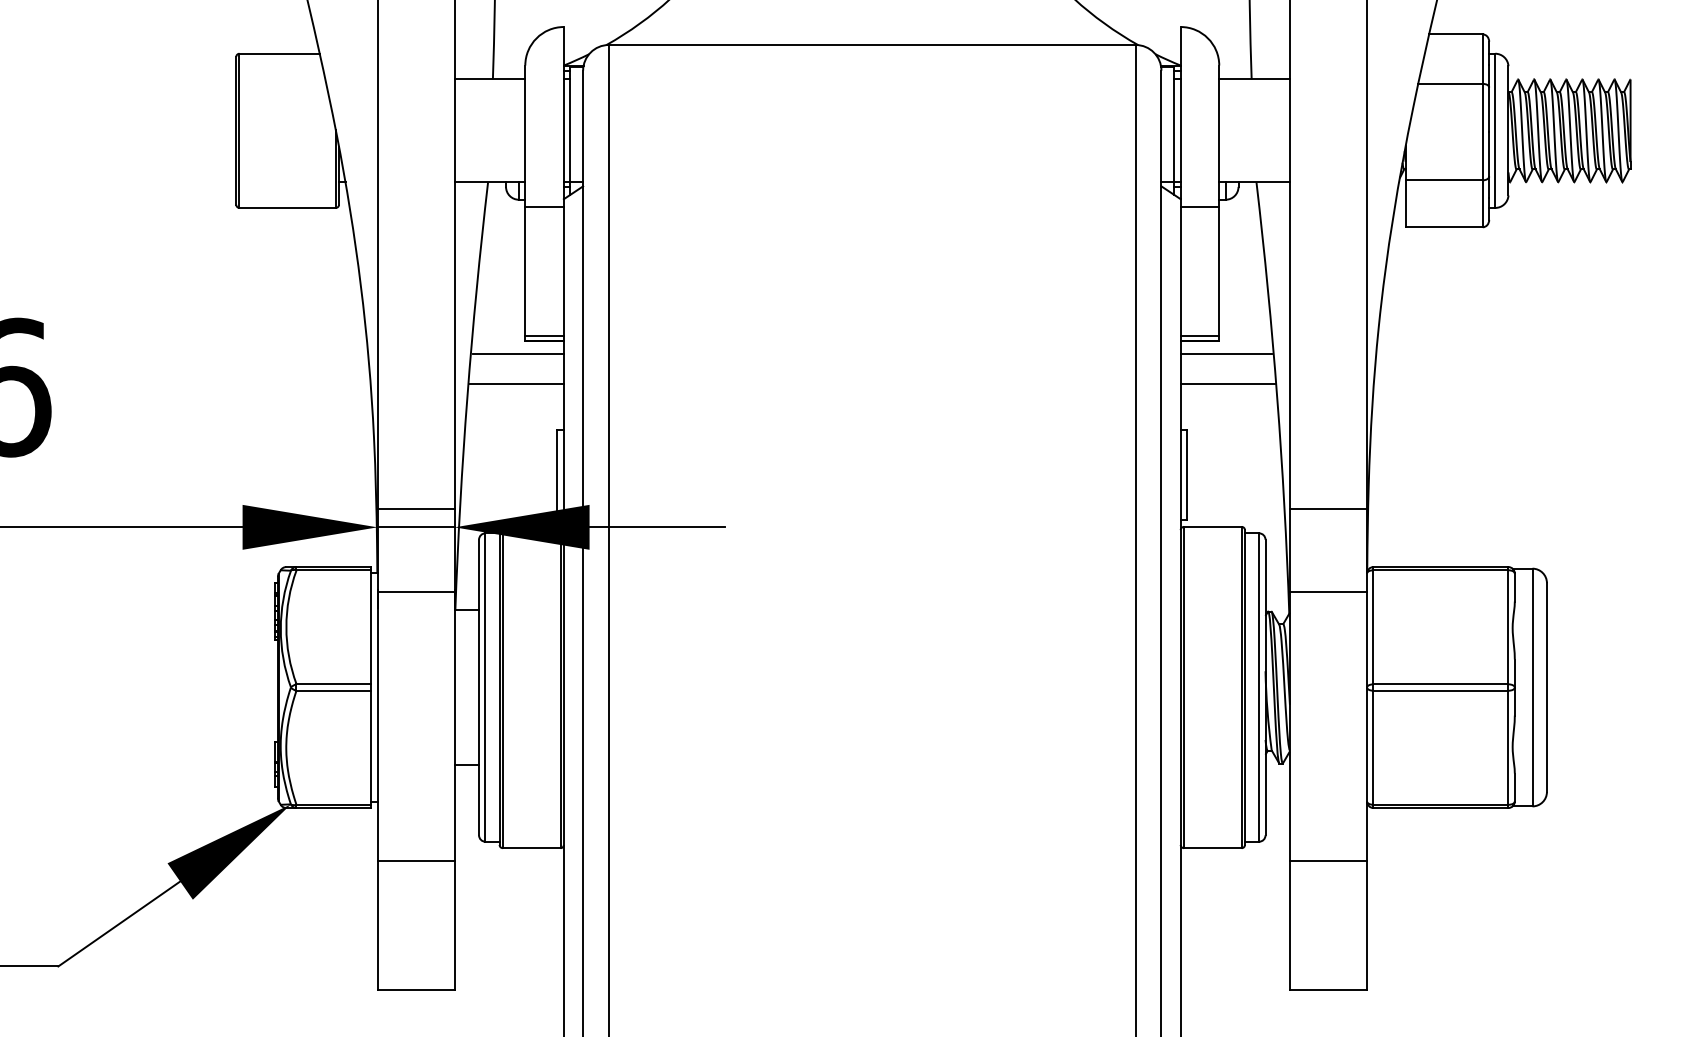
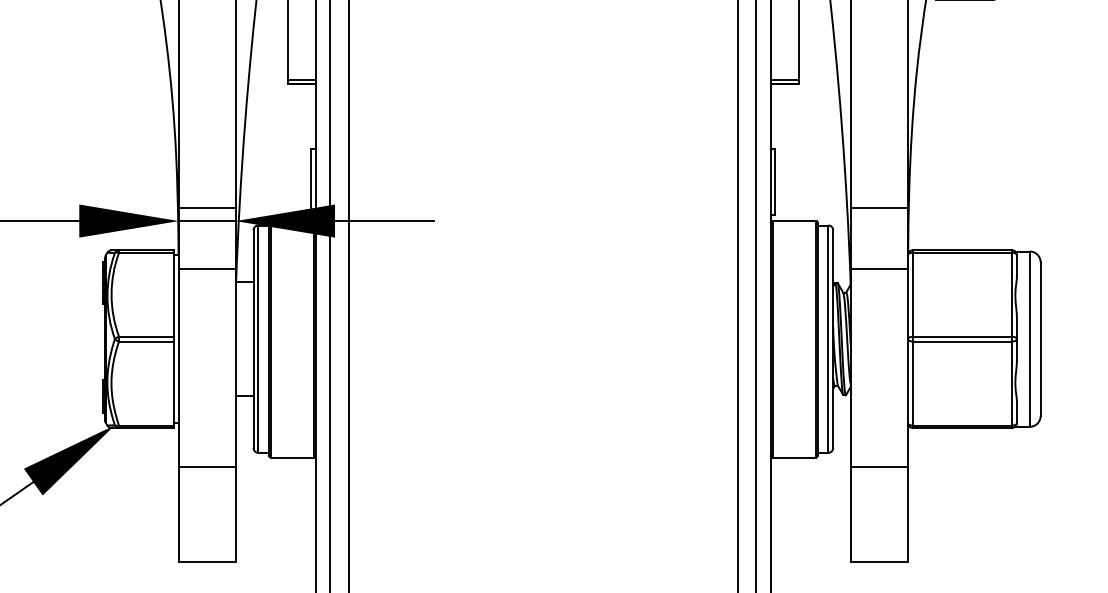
line: (517, 354) -> (281, 93), removed
line: (1226, 354) -> (804, 93), removed
line: (516, 384) -> (281, 115), removed
line: (1227, 384) -> (805, 115), removed

